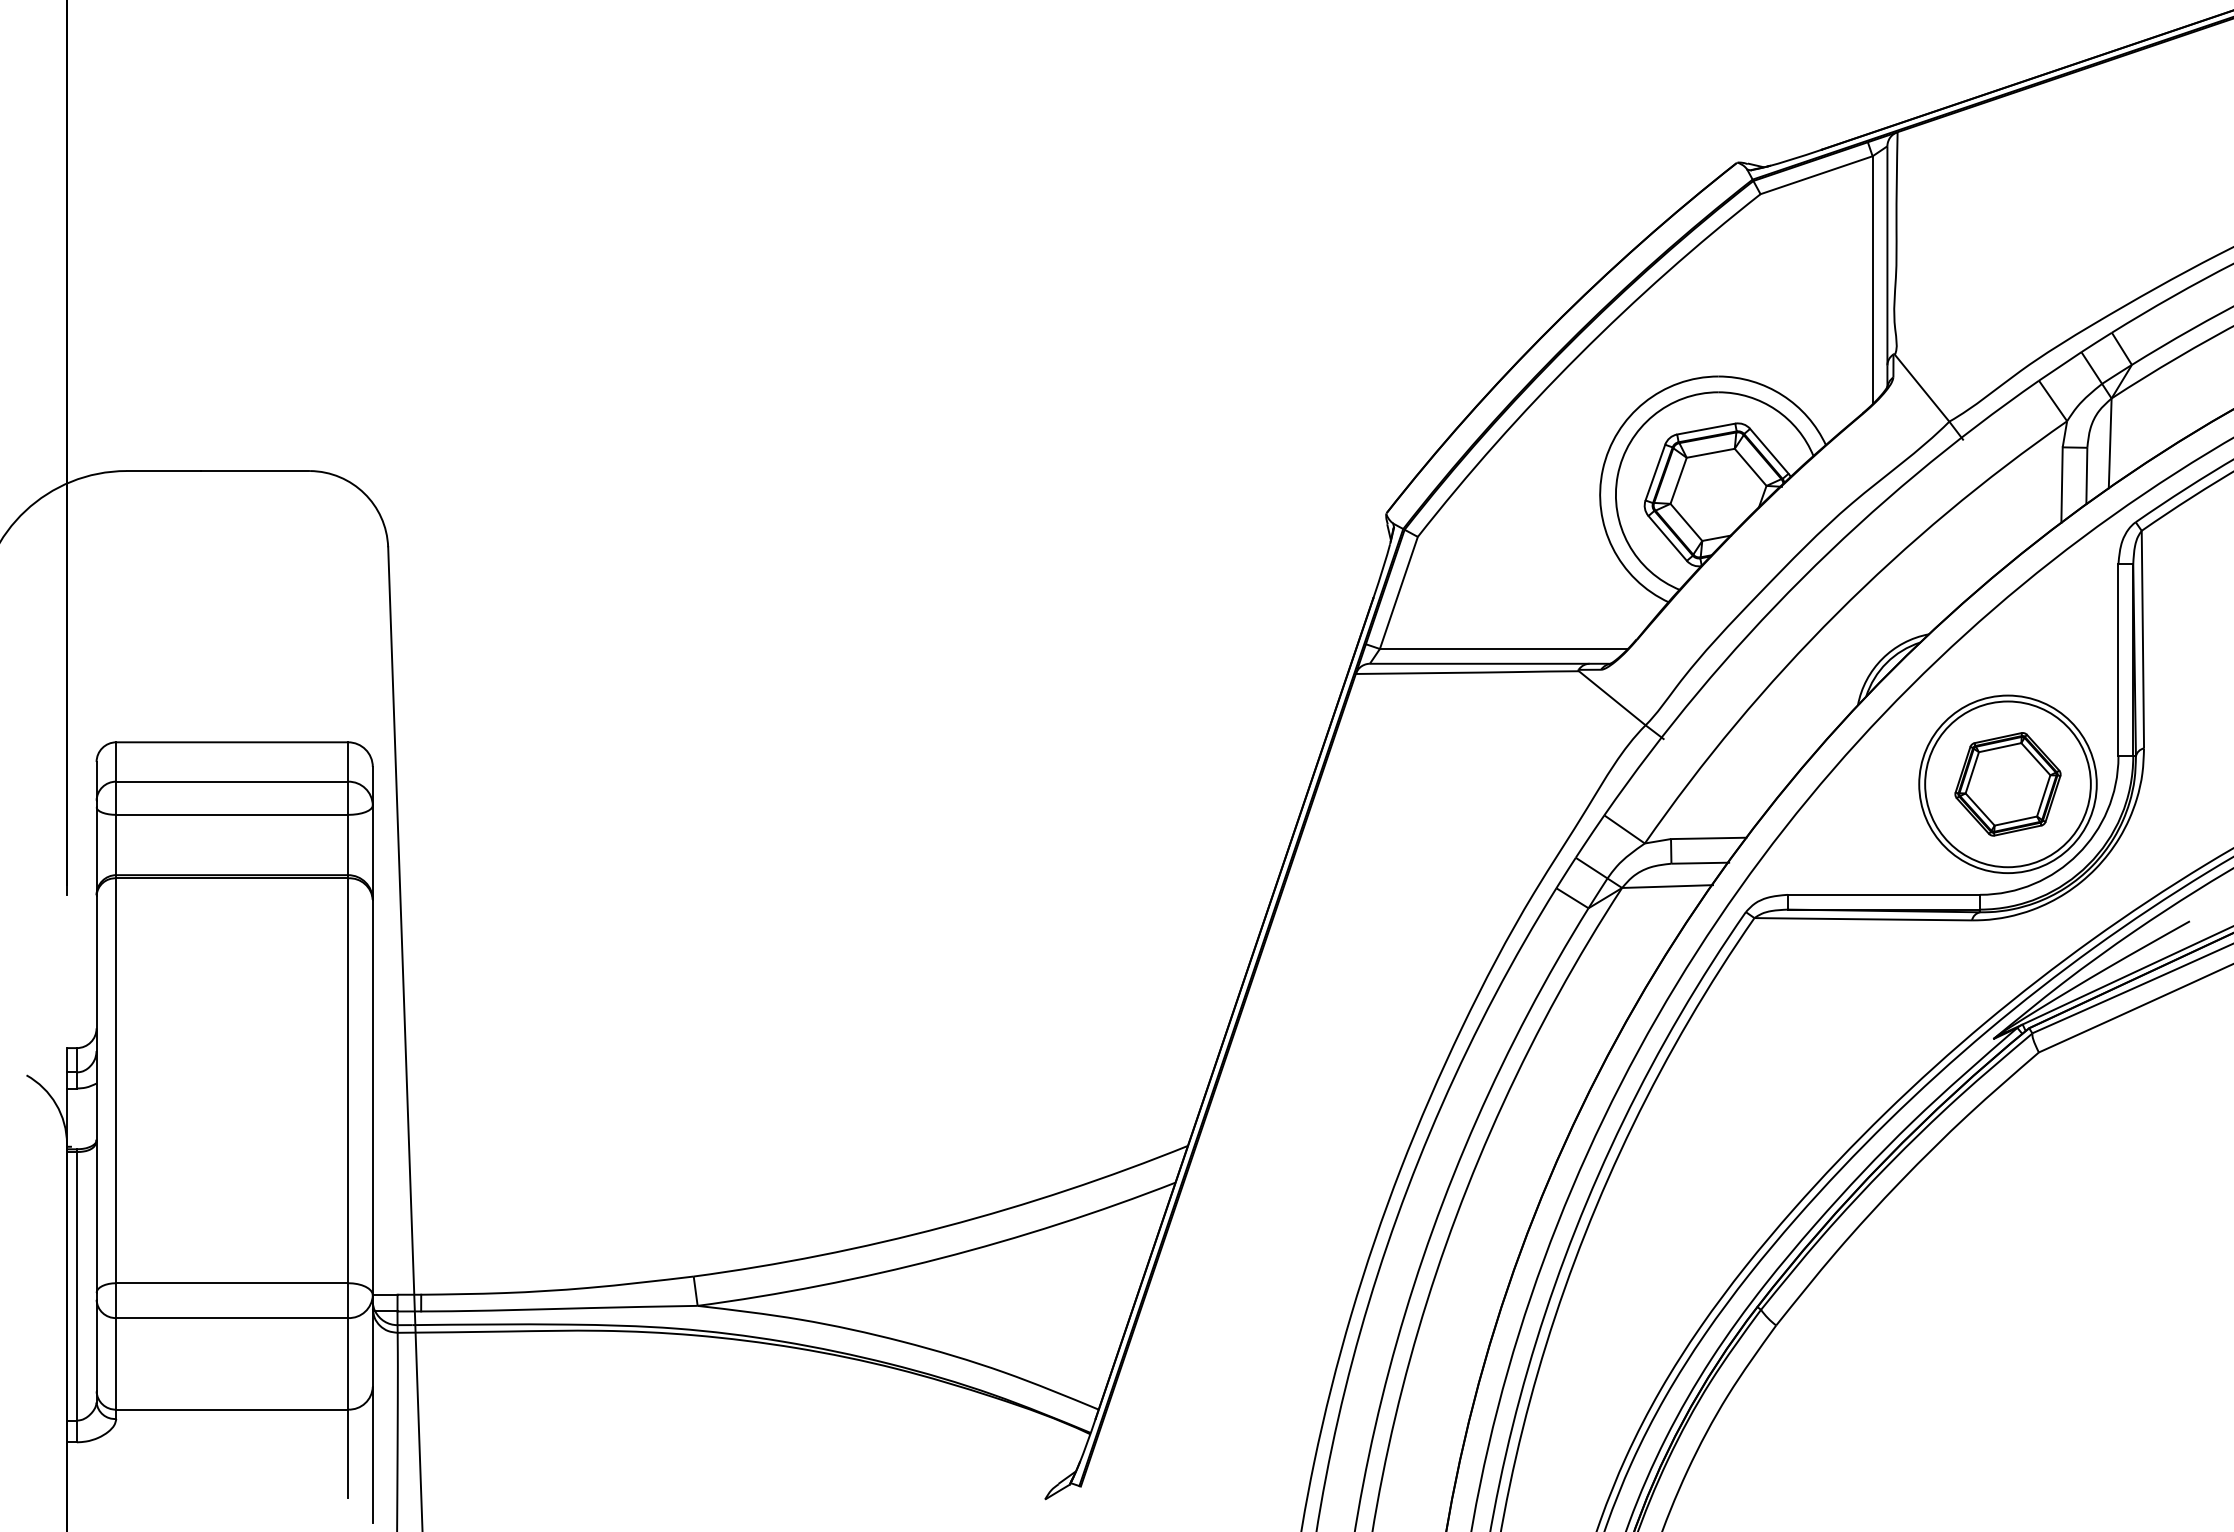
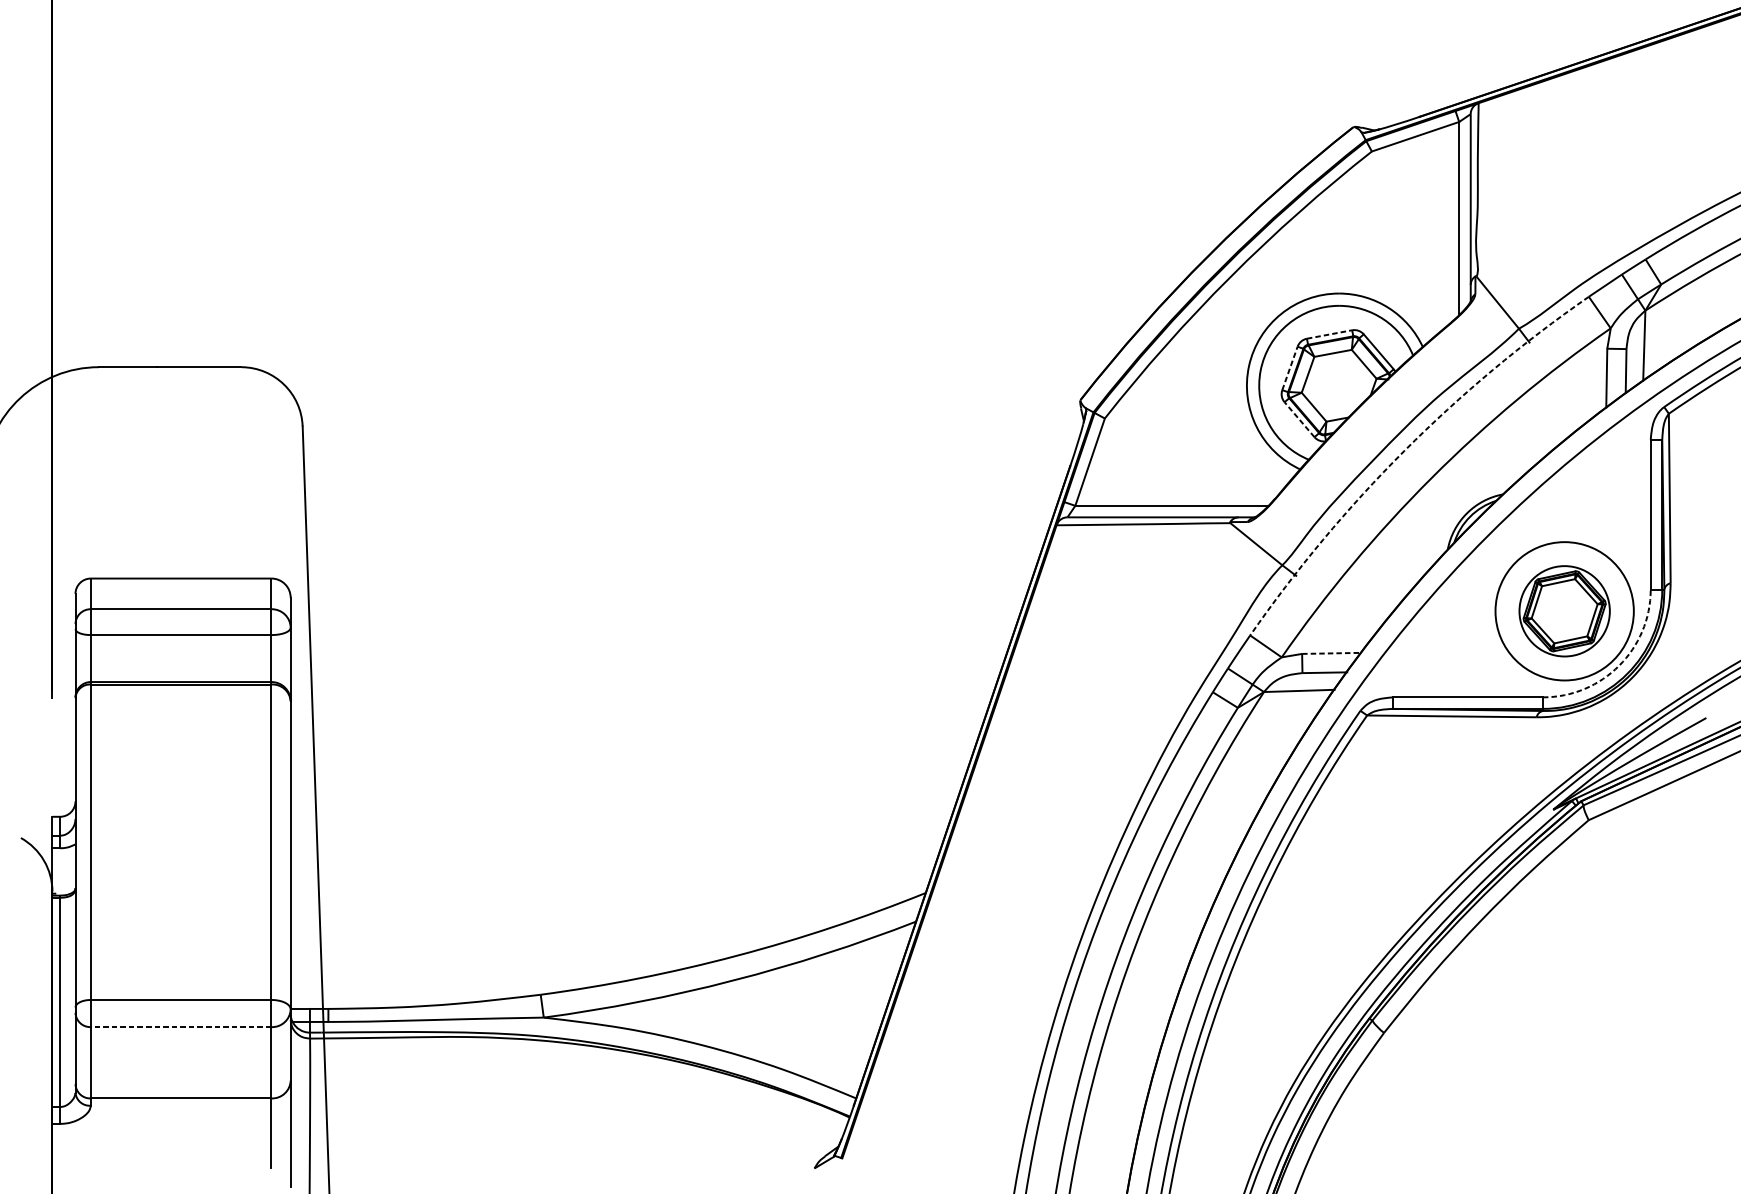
line: (1706, 429) -> (1329, 334), solid -> dashed
line: (1655, 472) -> (1290, 368), solid -> dashed
line: (1667, 538) -> (1299, 419), solid -> dashed
arc: (1802, 578) -> (1404, 450), solid -> dashed
circle: (2007, 784) -> (1564, 611), size x0.7
line: (1708, 838) -> (1331, 653), solid -> dashed
arc: (2077, 854) -> (1618, 665), solid -> dashed
line: (232, 1318) -> (181, 1027), solid -> dashed

